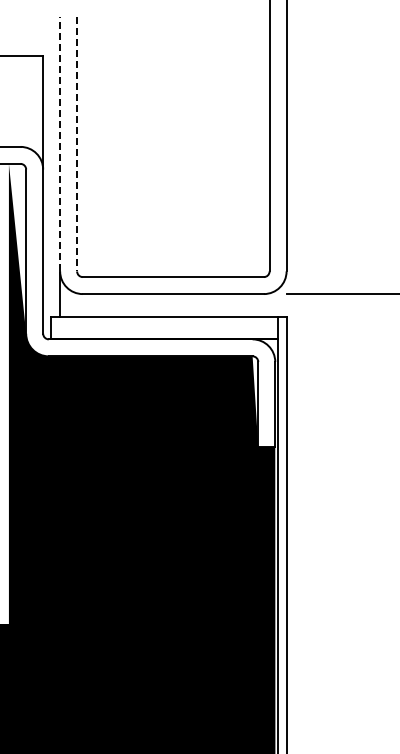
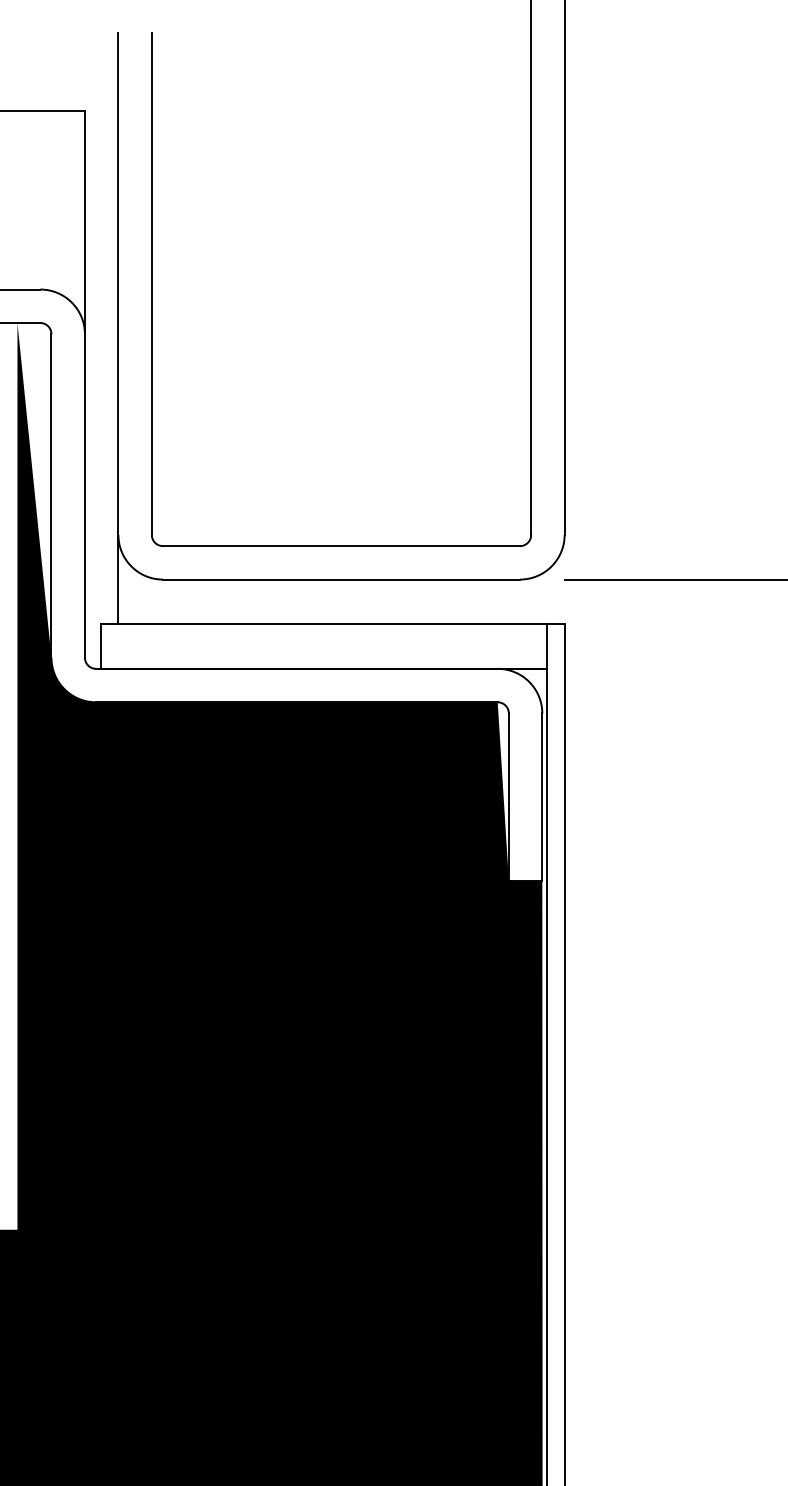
line: (60, 143) -> (119, 282), dashed -> solid
line: (77, 144) -> (152, 284), dashed -> solid

